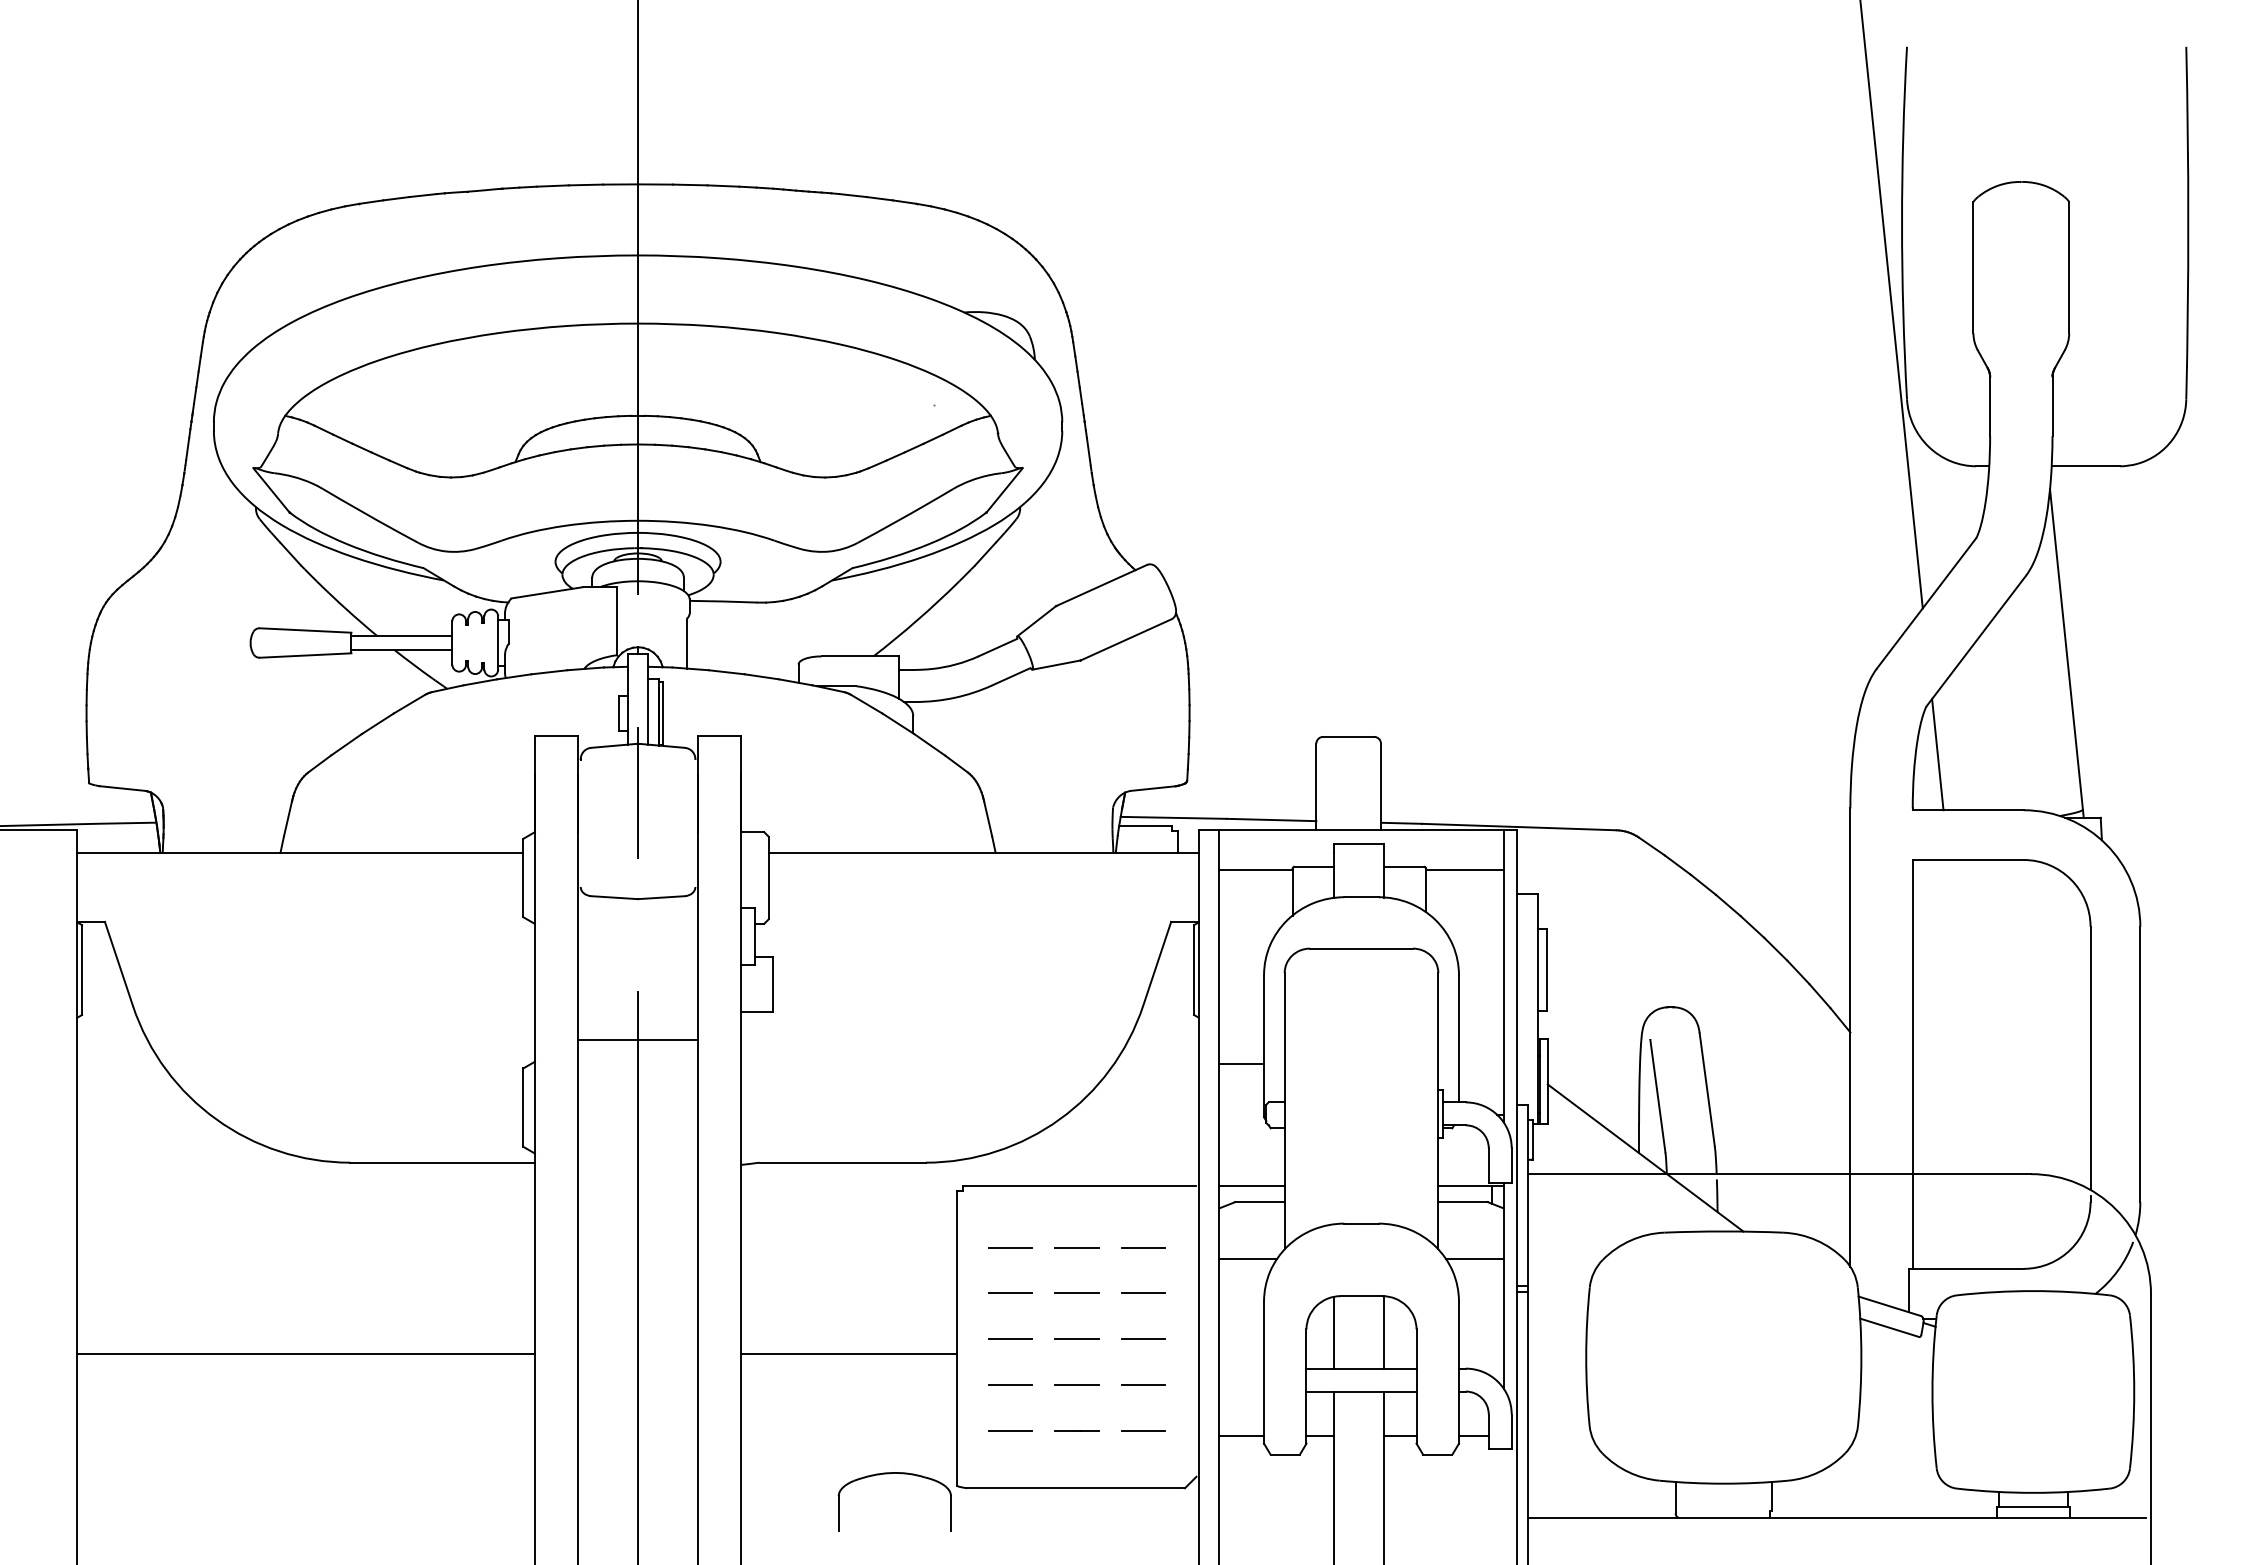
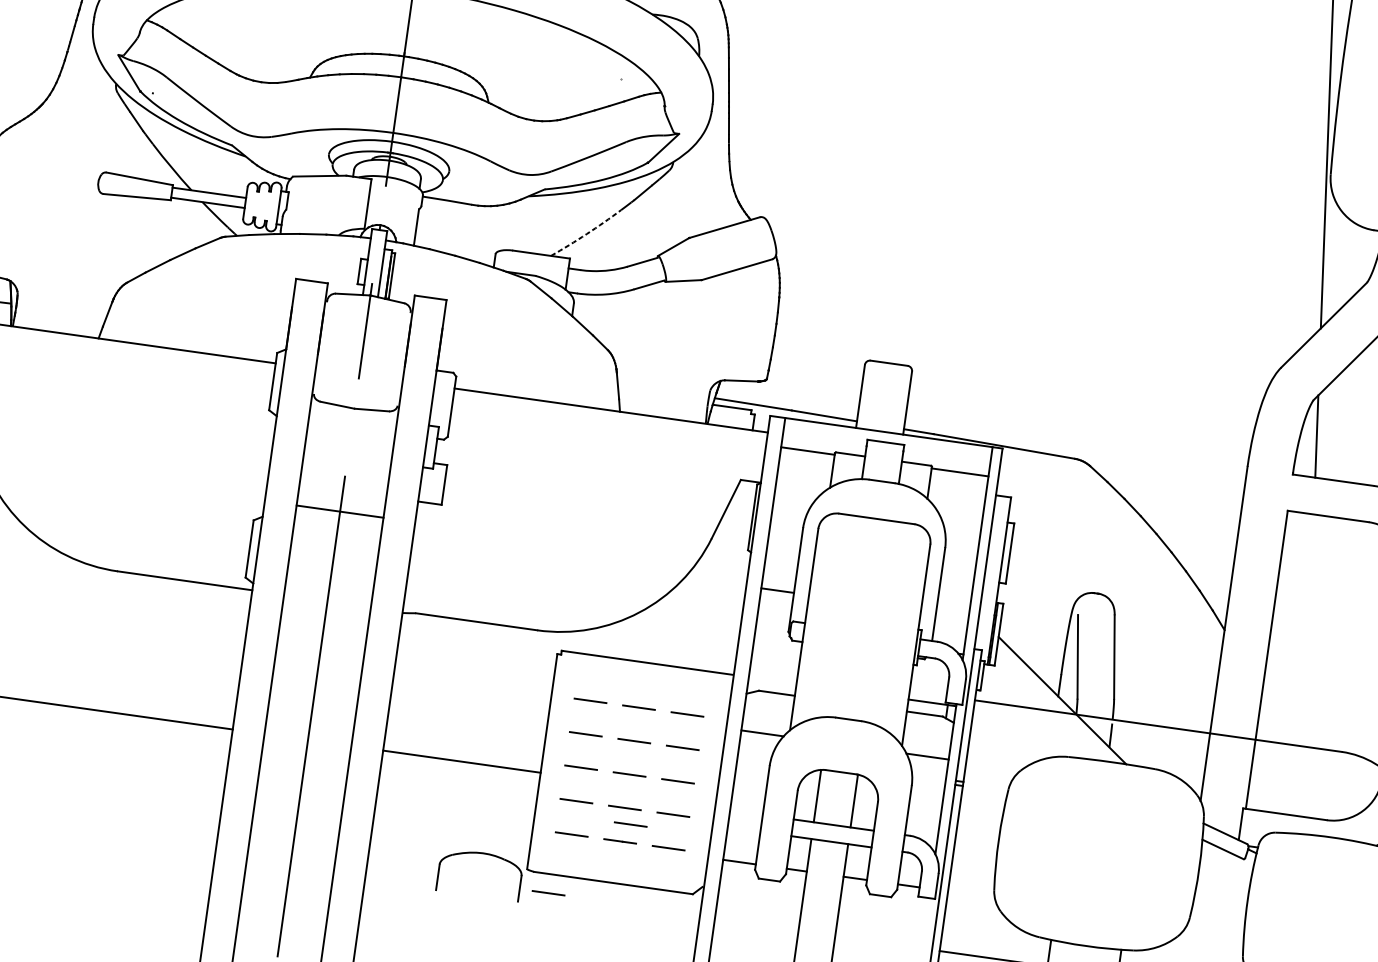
arc: (917, 620) -> (586, 234), solid -> dashed
line: (1251, 1185) -> (772, 680), removed
line: (1087, 1405) -> (630, 823), added
line: (990, 1513) -> (548, 892), added

